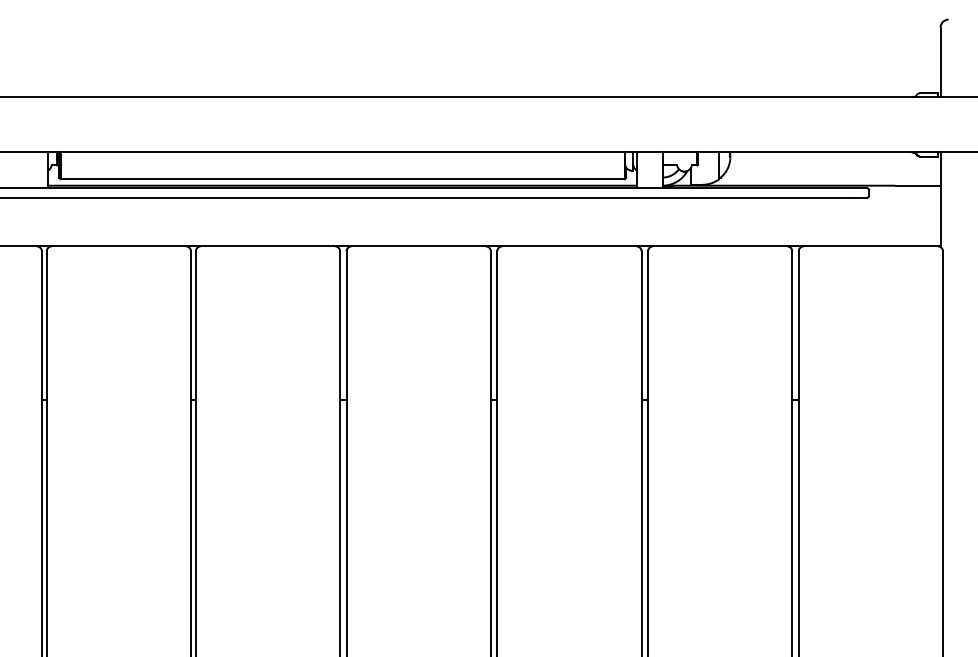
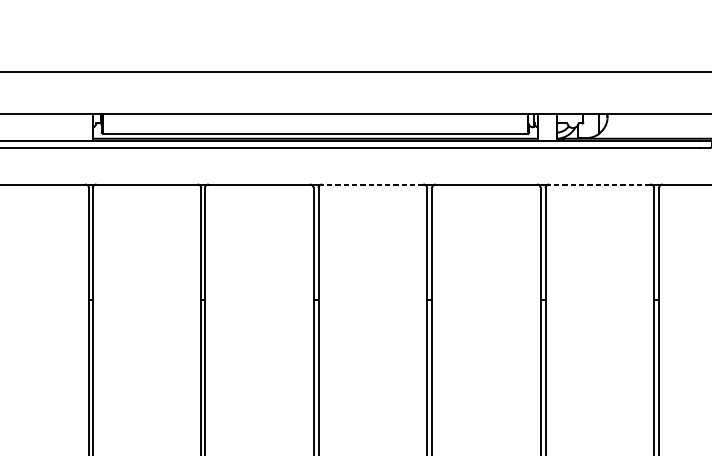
line: (418, 246) -> (372, 184), solid -> dashed
line: (719, 246) -> (599, 184), solid -> dashed

